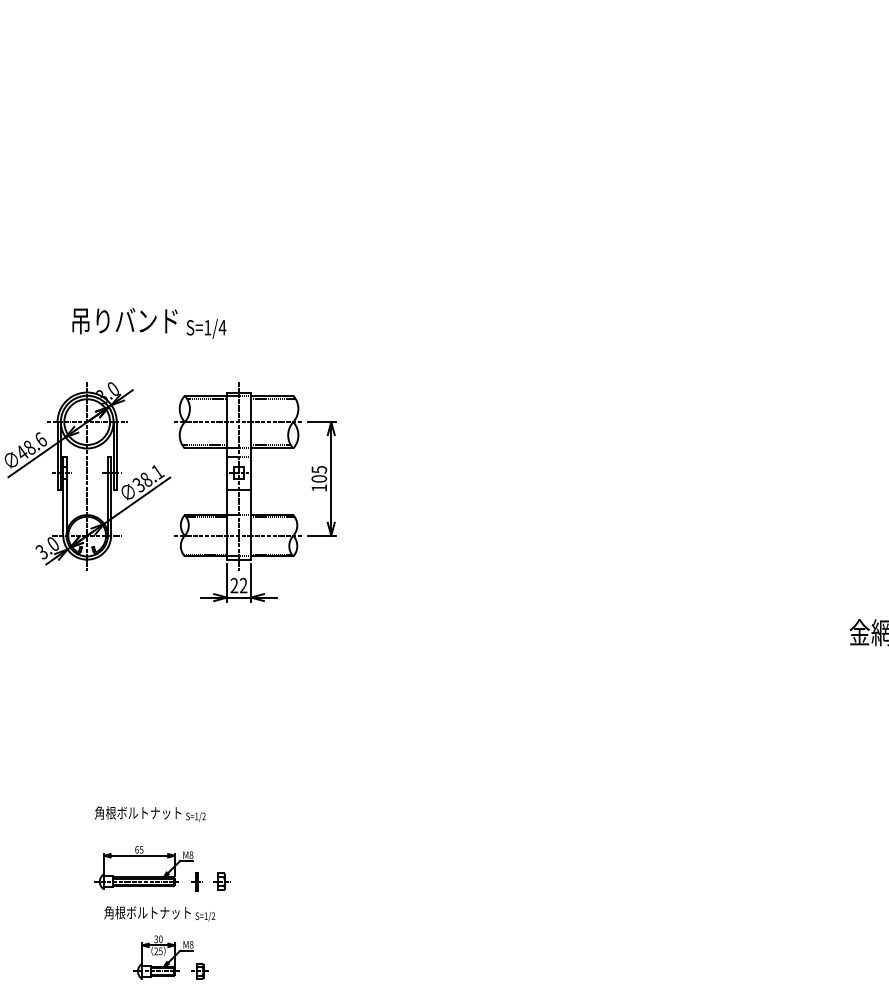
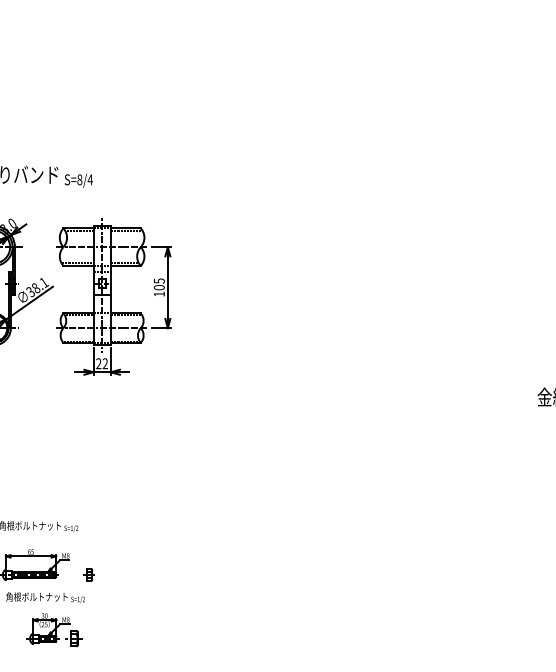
text: (207, 327) -> (79, 179), S=1/4 -> S=8/4
part: (196, 881) -> (71, 574), removed
part: (199, 971) -> (73, 638), size x1.4

